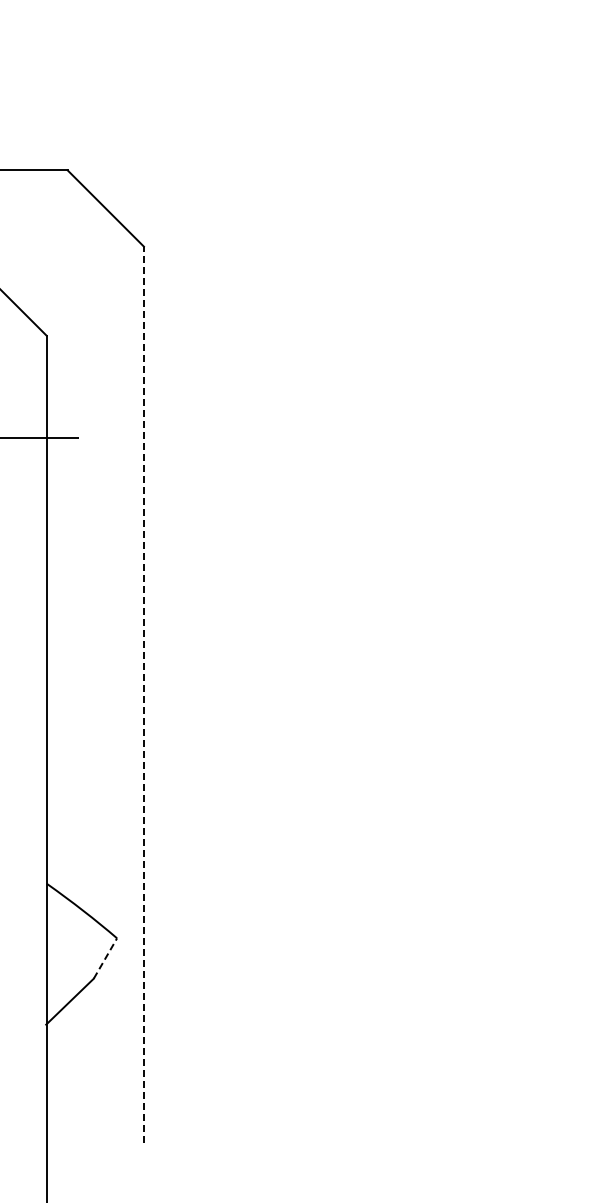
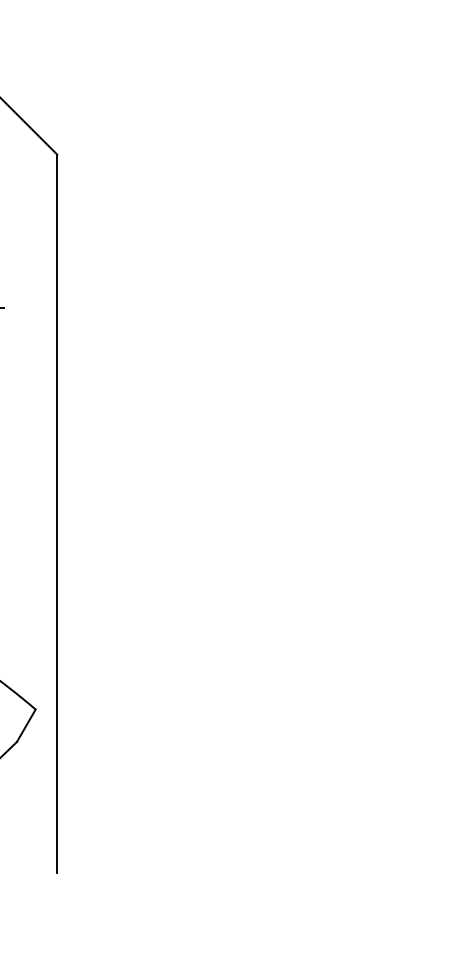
line: (143, 694) -> (56, 513), dashed -> solid
line: (105, 958) -> (26, 725), dashed -> solid

